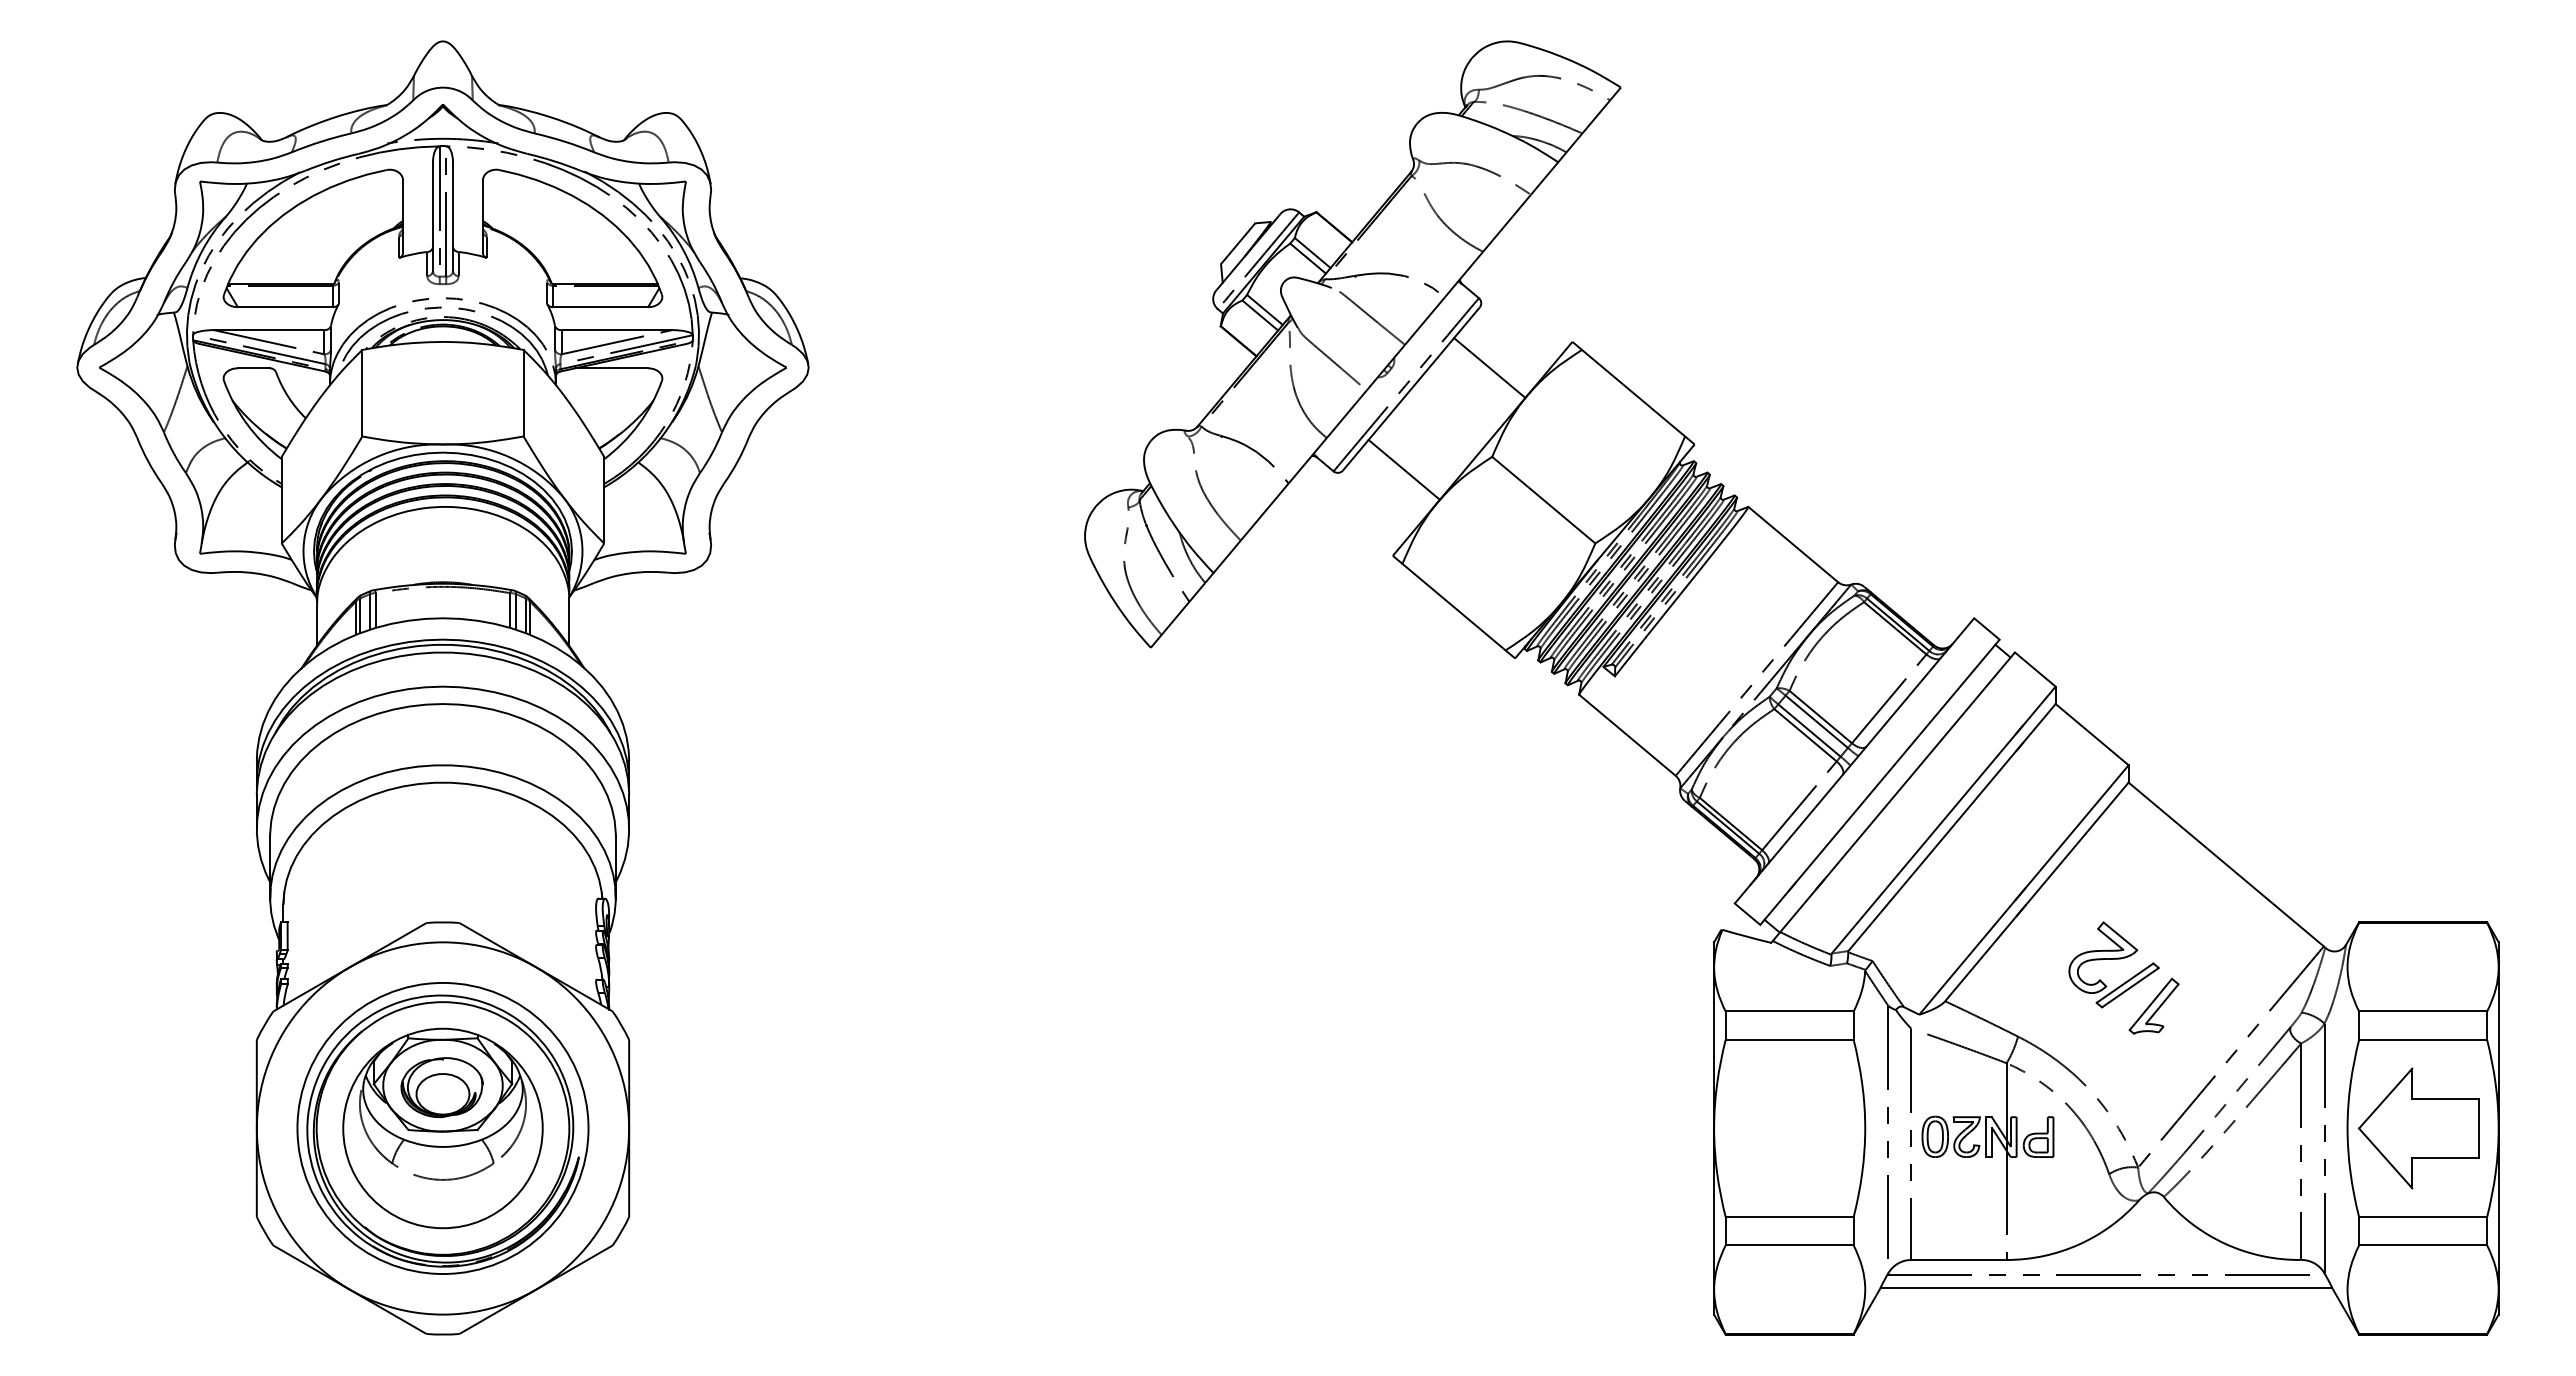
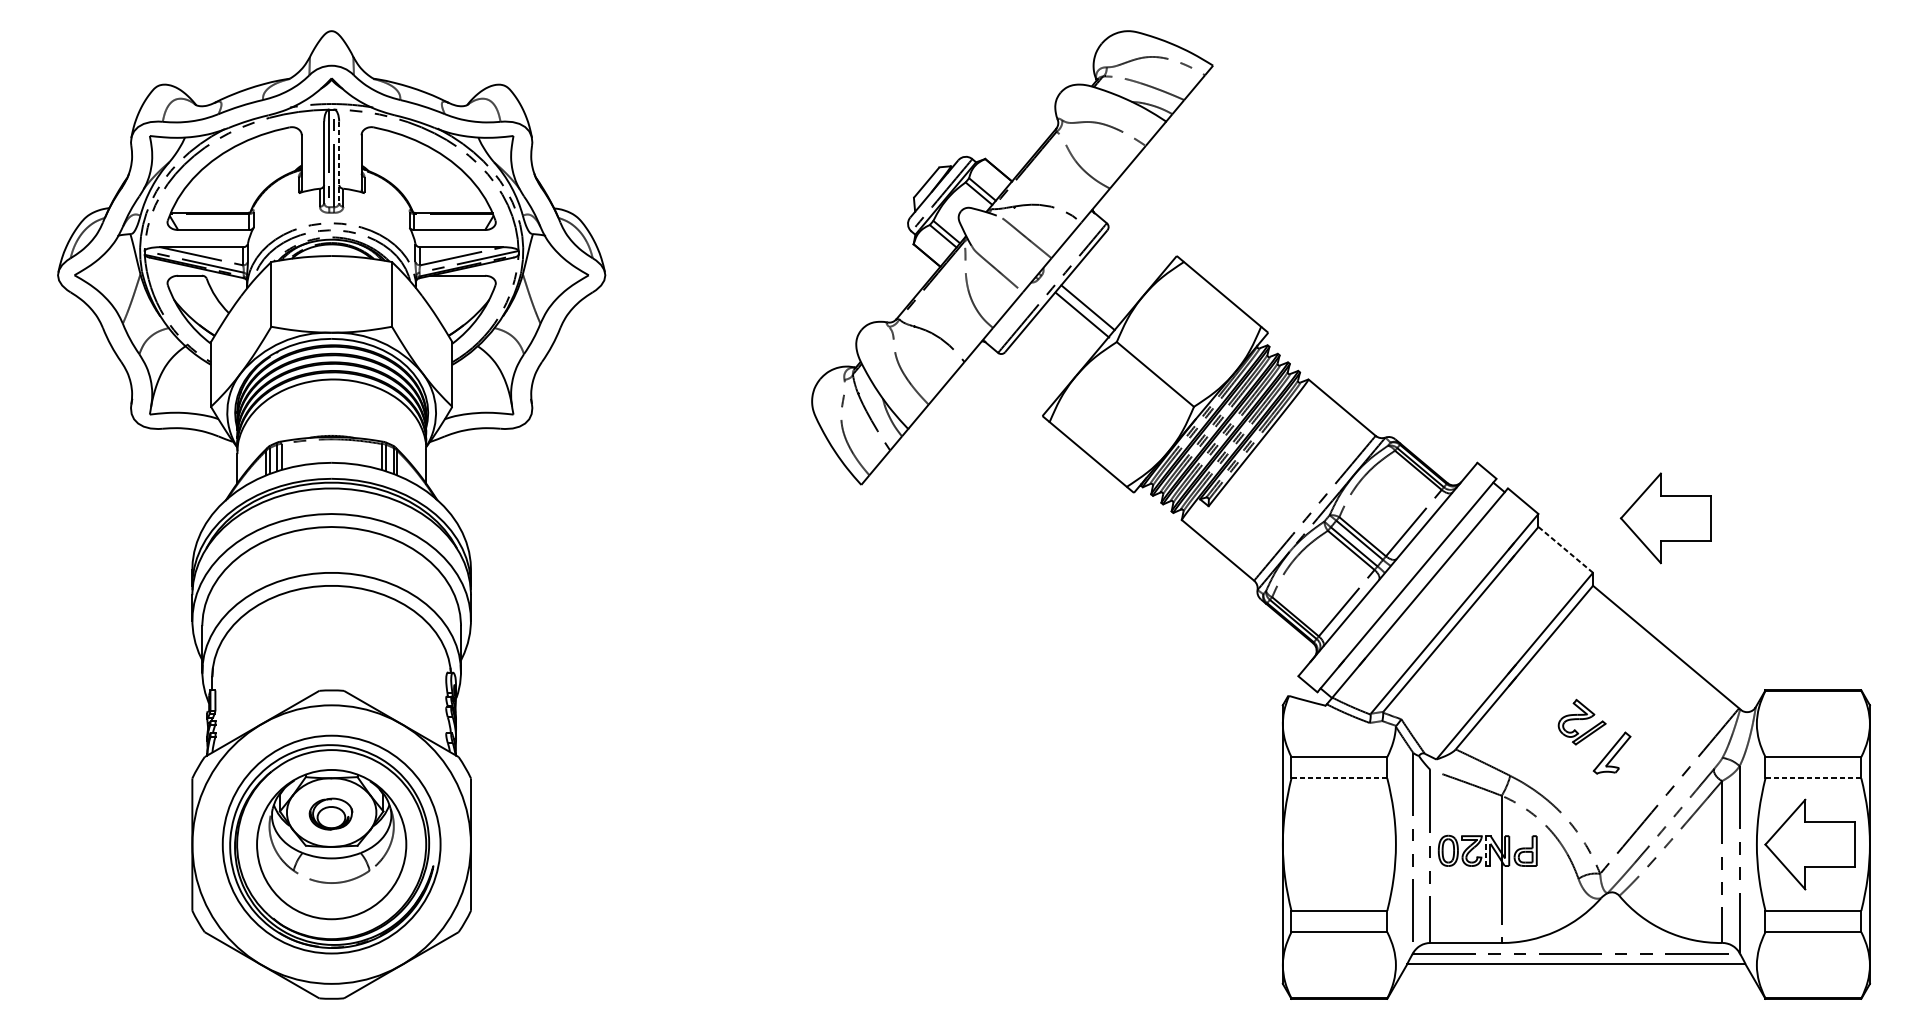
line: (452, 217) -> (338, 162), solid -> dashed
line: (1489, 367) -> (1087, 307), moved
line: (1403, 469) -> (1081, 314), moved
part: (2225, 692) -> (1665, 518), added
line: (2092, 734) -> (1566, 549), solid -> dashed
part: (2113, 964) -> (1581, 721), size x0.7
line: (1790, 1040) -> (1340, 778), solid -> dashed
line: (2423, 1040) -> (1813, 778), solid -> dashed
part: (441, 1087) -> (330, 813), size x0.7
line: (1985, 1137) -> (1485, 851), solid -> dashed

